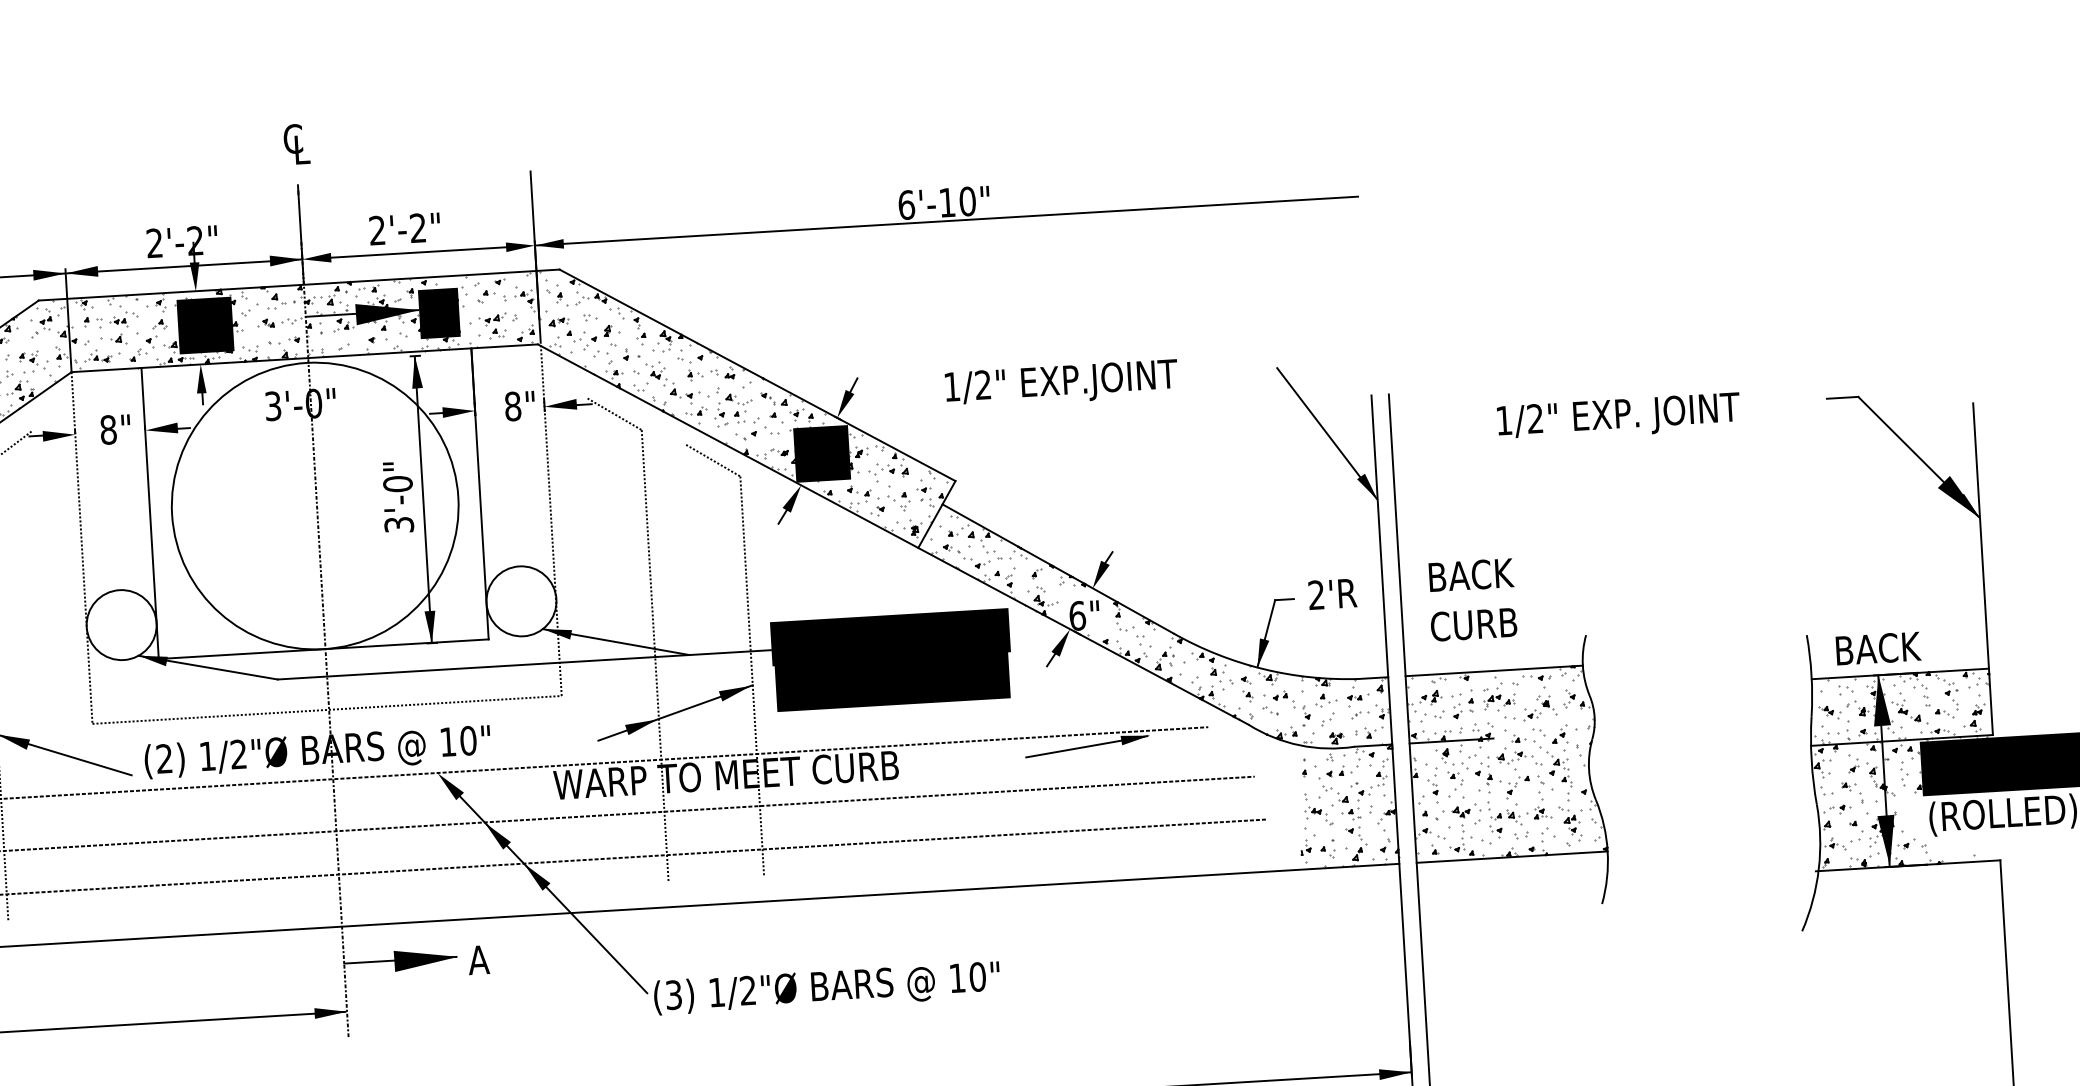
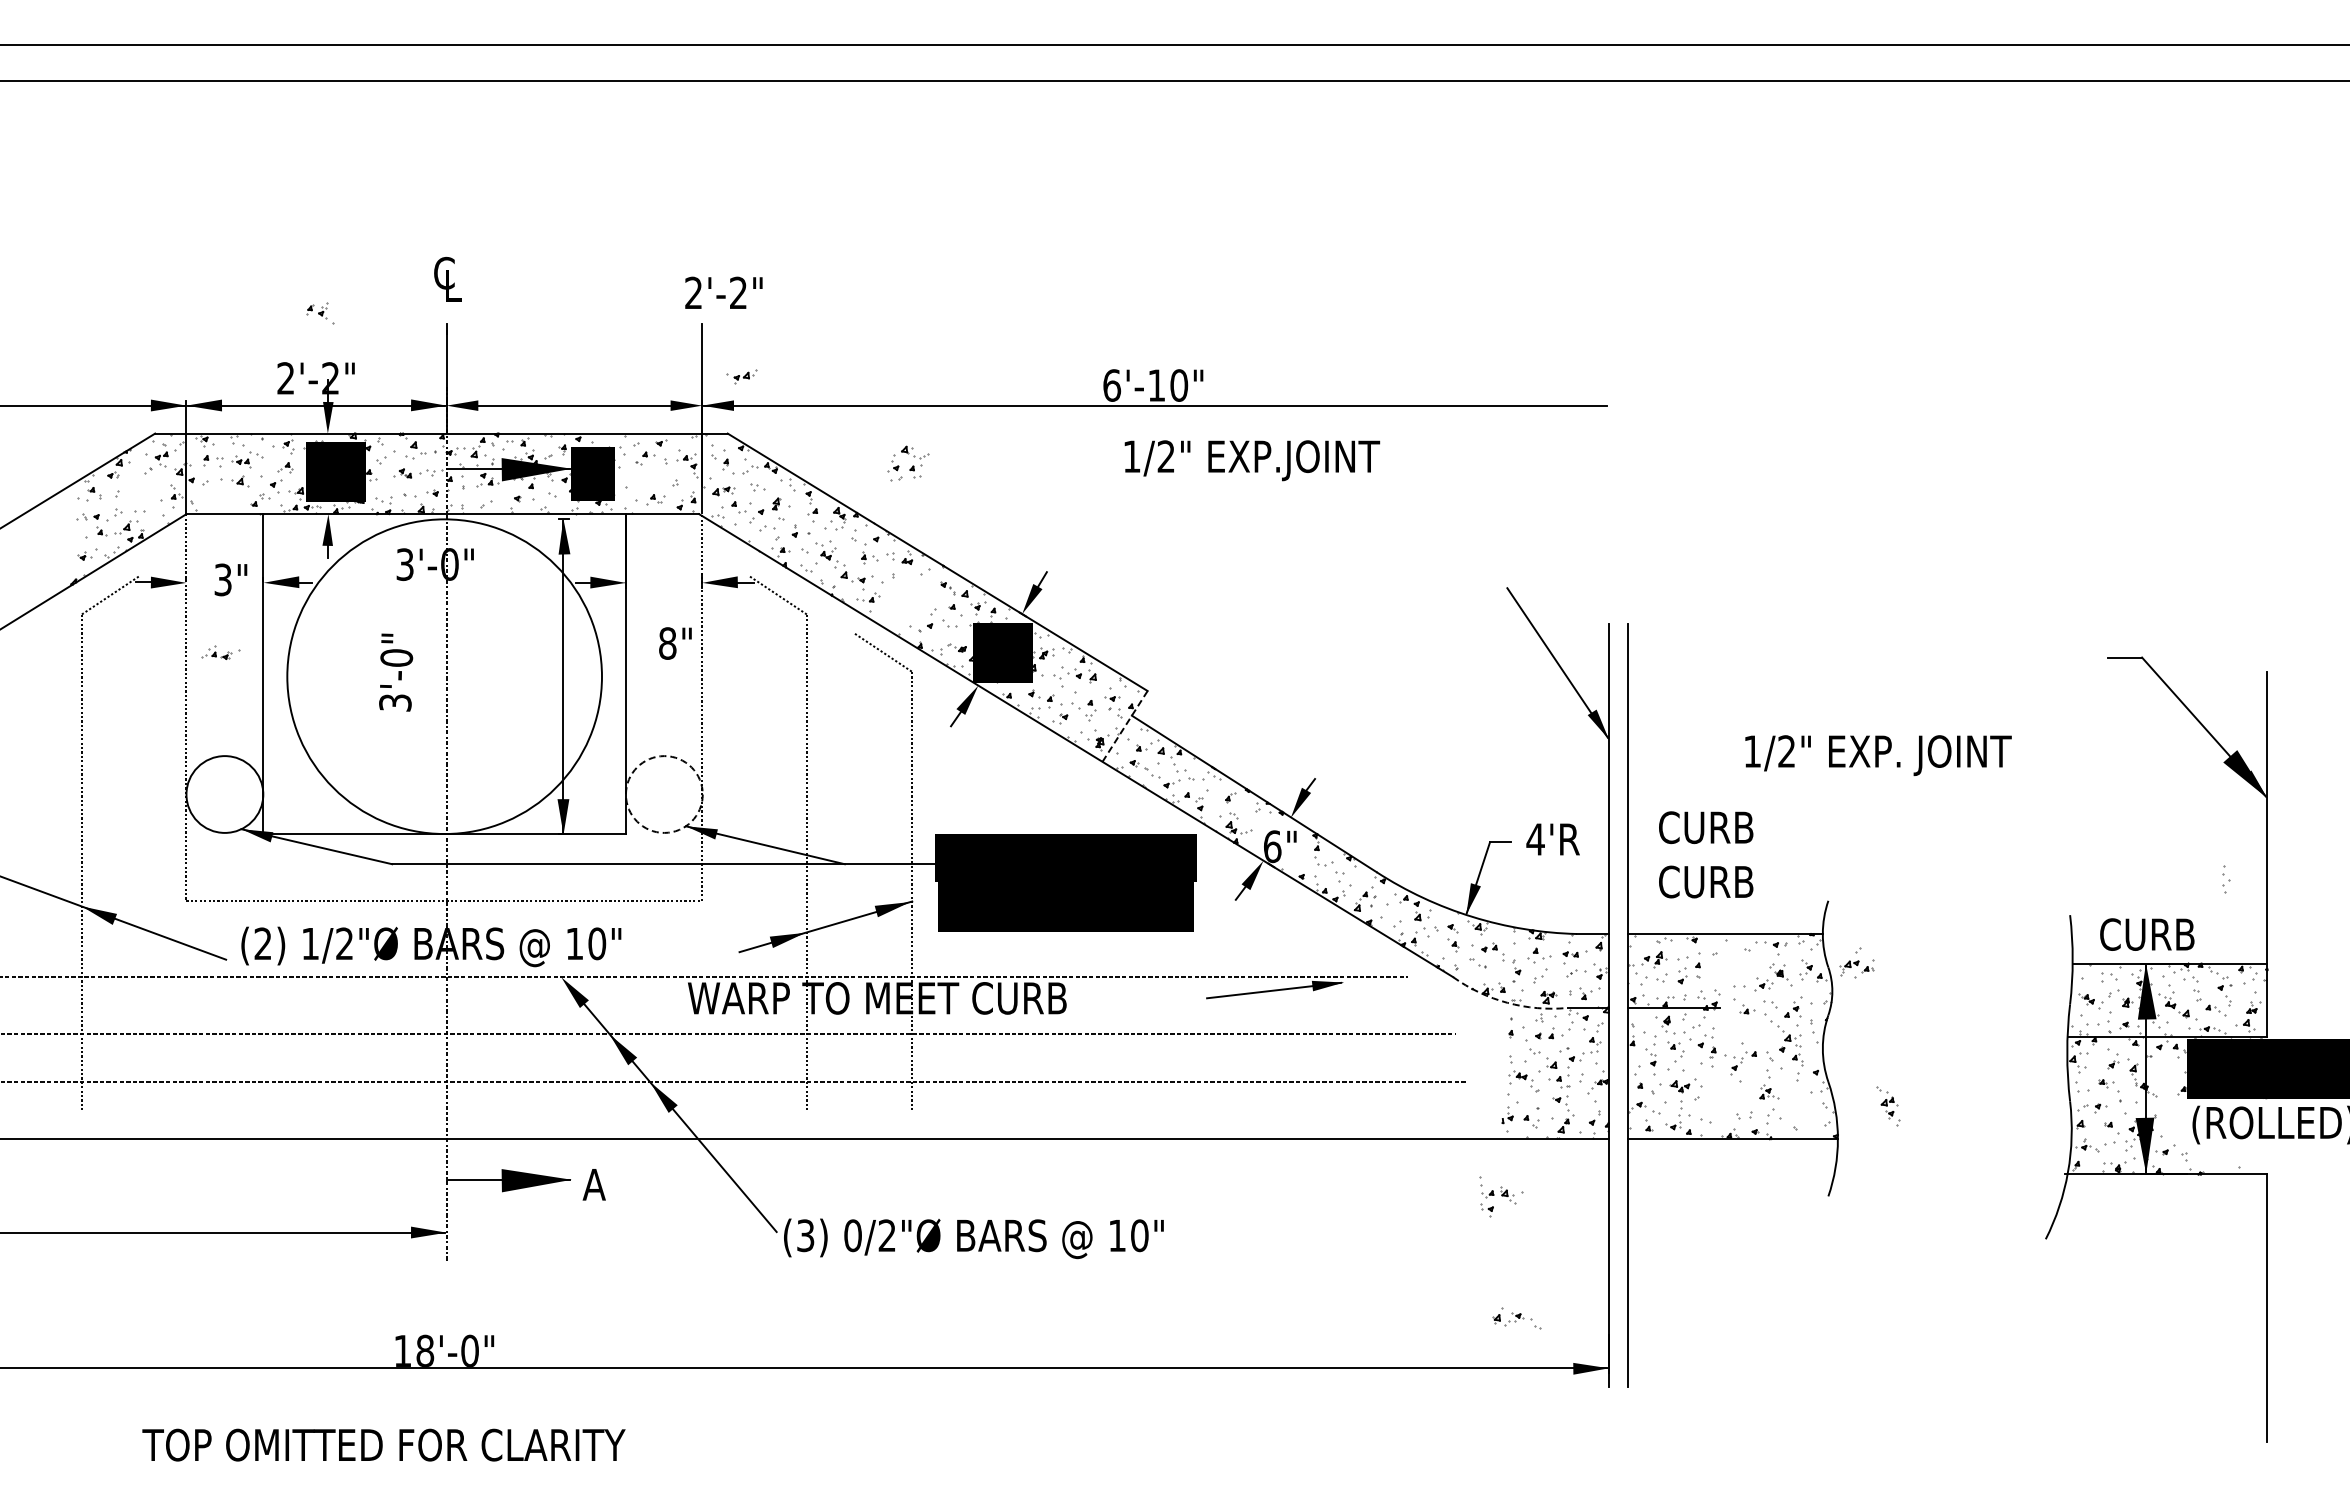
text: (404, 228) -> (723, 292), moved
part: (492, 319) -> (741, 376), moved
part: (101, 356) -> (220, 652), moved
part: (31, 360) -> (320, 313), moved
text: (1061, 383) -> (1252, 460), moved
text: (520, 406) -> (675, 643), moved
part: (732, 409) -> (908, 463), moved
text: (1618, 417) -> (1878, 755), moved
text: (107, 429) -> (222, 579), 8" -> 3"
text: (398, 497) -> (396, 672), moved
line: (937, 514) -> (1125, 726), solid -> dashed
text: (1471, 575) -> (1706, 827), BACK -> CURB
text: (1316, 595) -> (1535, 839), 2'R -> 4'R
circle: (520, 601) -> (663, 794), solid -> dashed
text: (1878, 648) -> (2147, 934), BACK -> CURB
part: (1498, 696) -> (1856, 962), moved
arc: (1299, 744) -> (1507, 1002), solid -> dashed
part: (1518, 756) -> (1516, 1318), moved
part: (1904, 773) -> (2226, 879), moved
part: (1508, 818) -> (1501, 1196), moved
part: (1570, 823) -> (1888, 1106), moved
text: (716, 992) -> (852, 1235), 1/2"Ø -> 0/2"Ø

